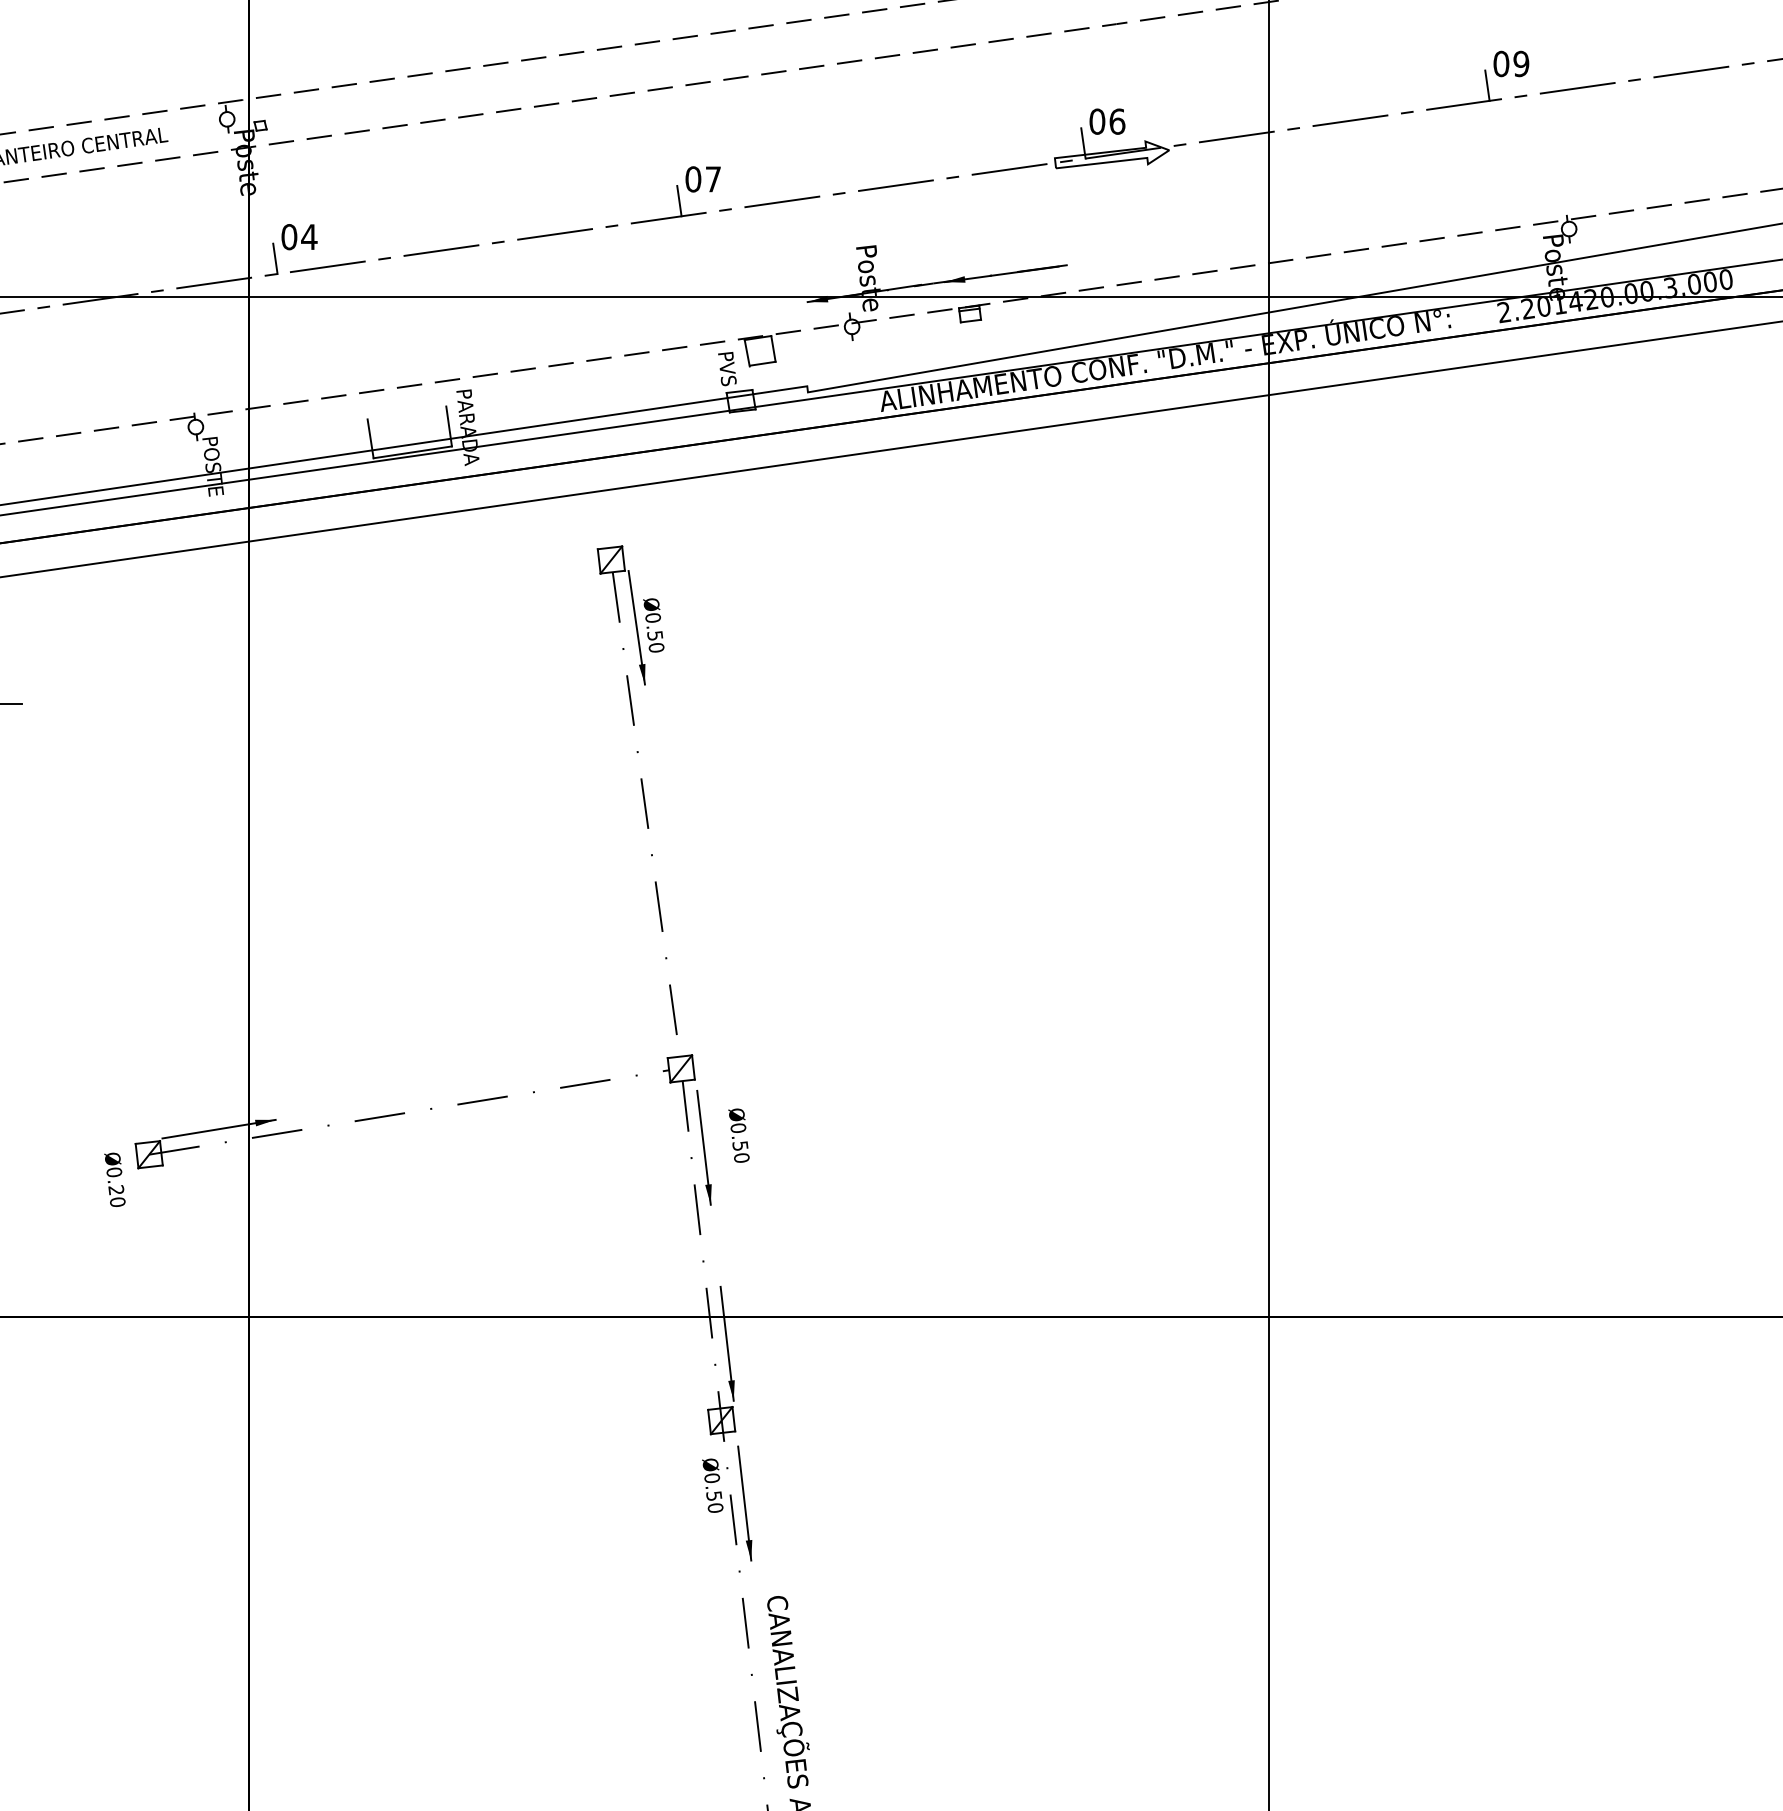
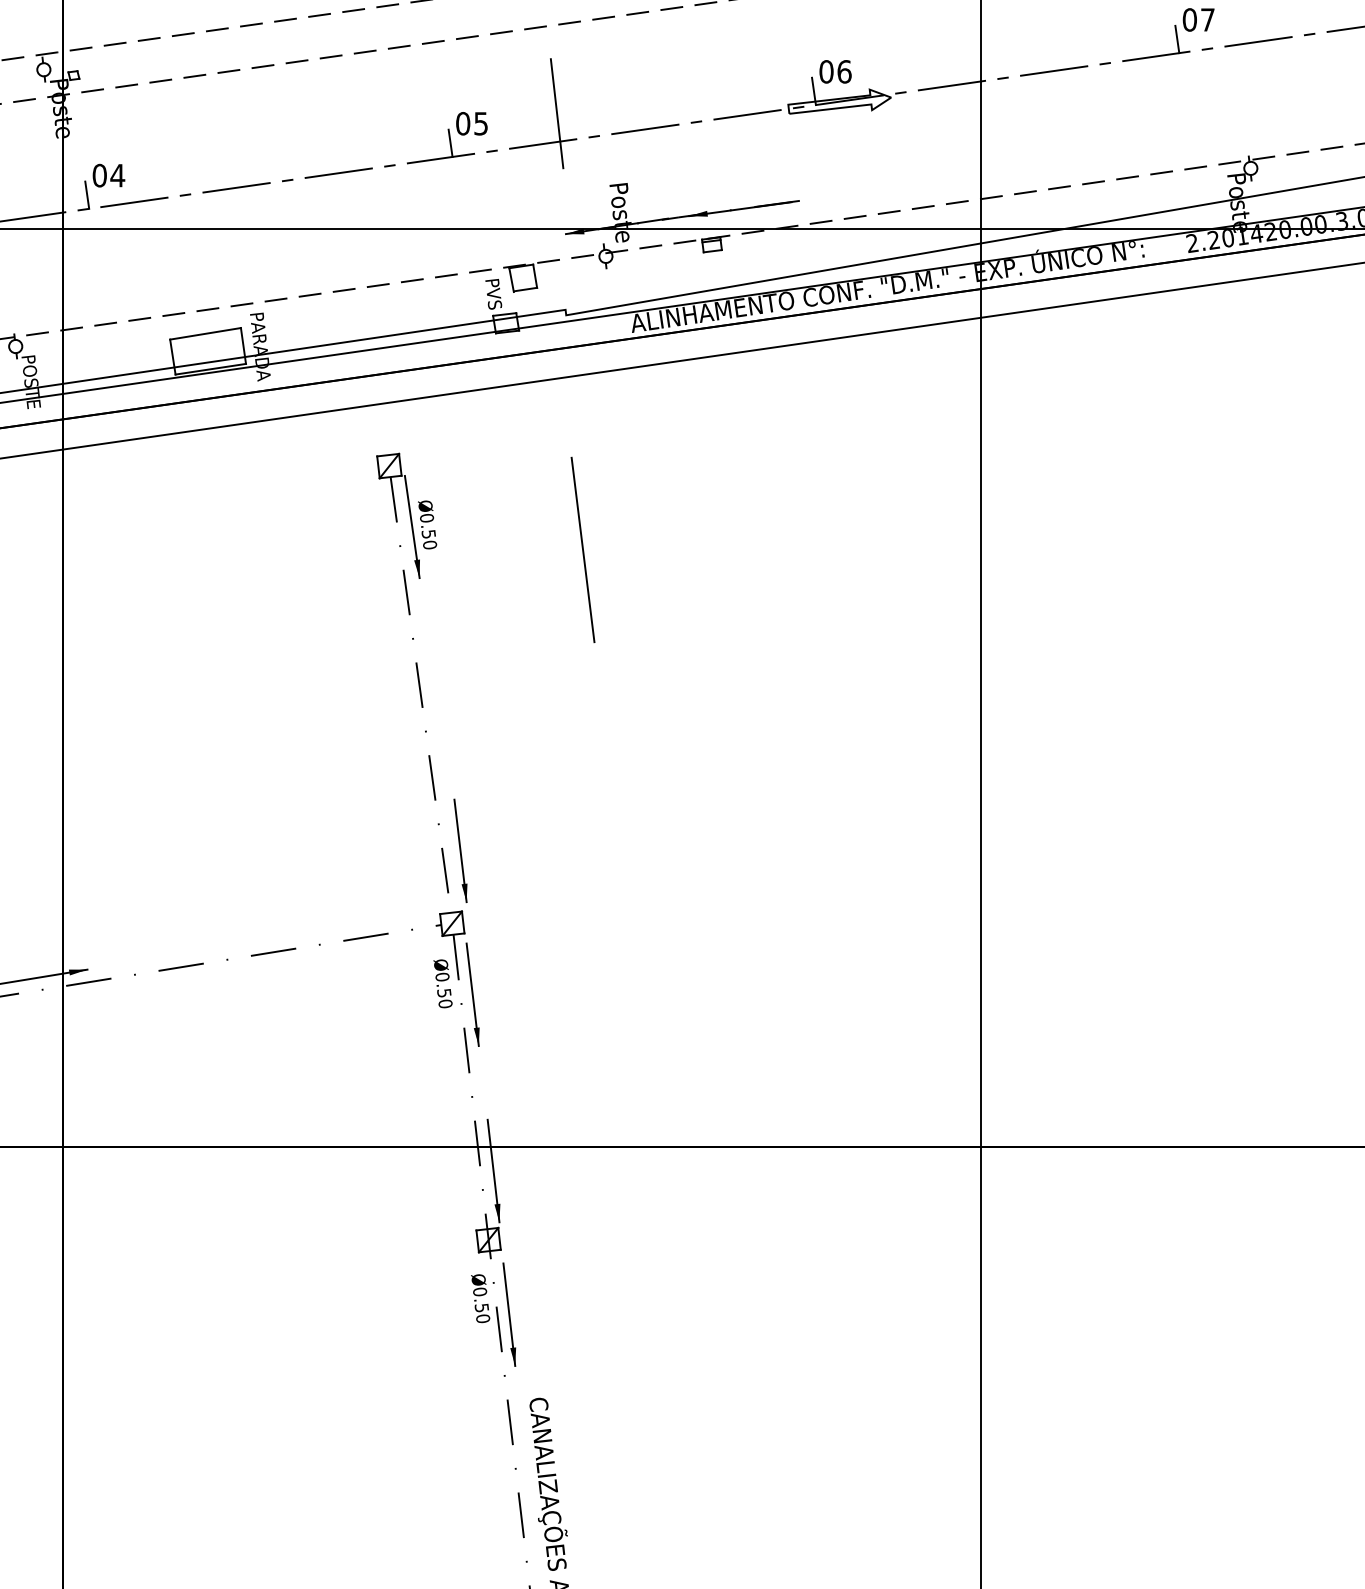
text: (1521, 63) -> (1207, 19), 09 -> 07
line: (797, 167) -> (556, 113), added
text: (712, 179) -> (480, 123), 07 -> 05
line: (406, 412) -> (205, 333), added
line: (826, 652) -> (582, 549), added
part: (690, 987) -> (460, 850), added
text: (738, 1135) -> (442, 983), moved

